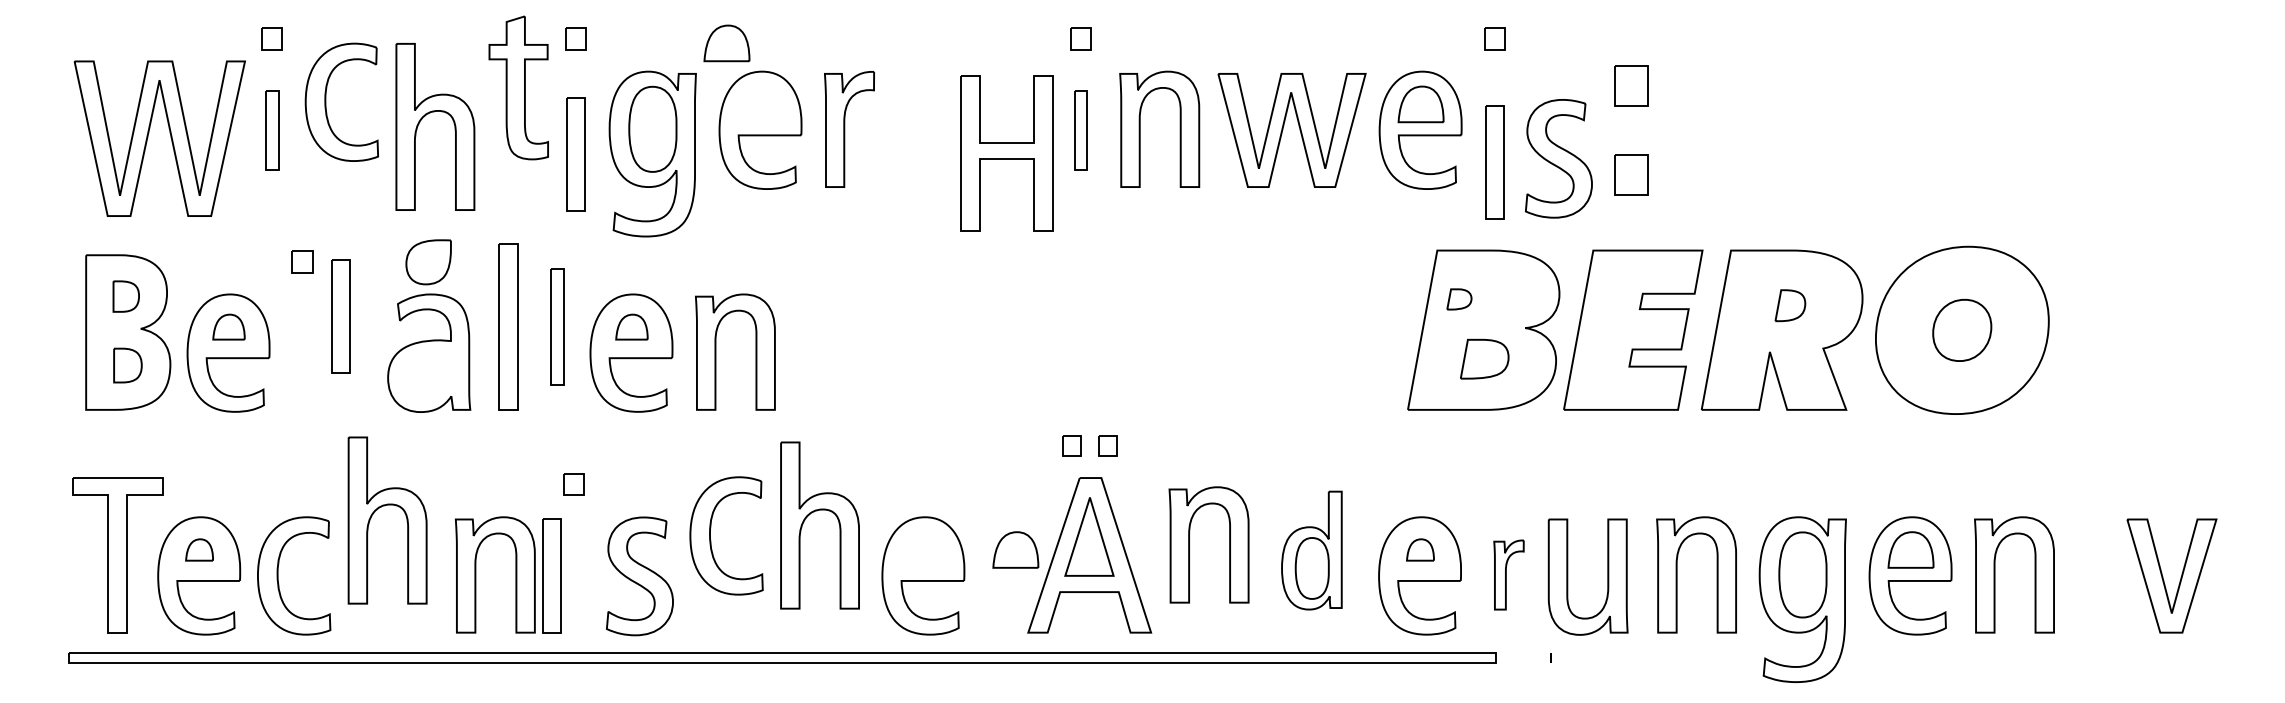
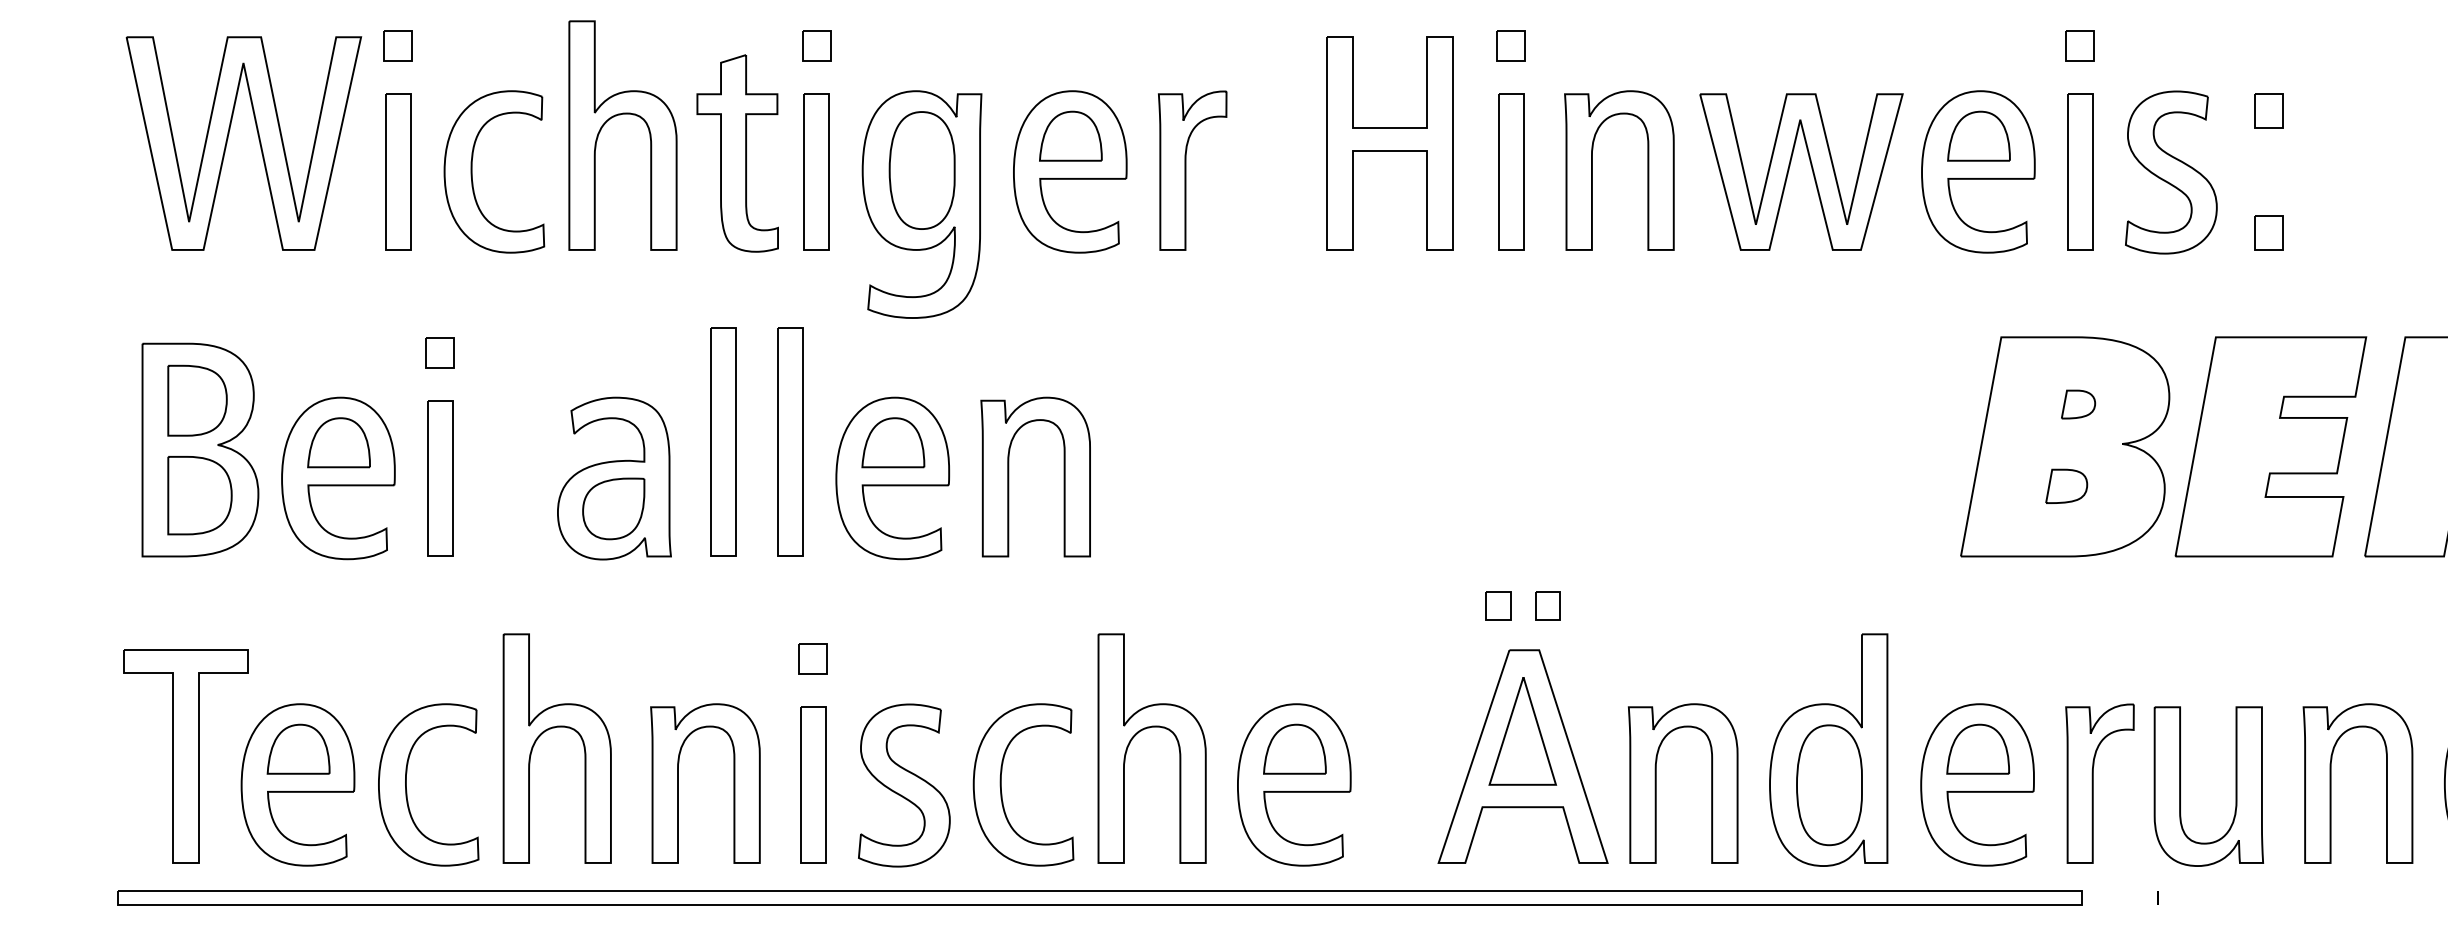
part: (726, 43) -> (1070, 136), moved
part: (1631, 86) -> (2268, 111), size x0.62
part: (518, 87) -> (737, 152), moved
part: (326, 101) -> (473, 170), moved
part: (428, 114) -> (613, 118), moved
part: (271, 130) -> (397, 172), size x1.43
part: (1080, 130) -> (1510, 172), size x1.43
part: (148, 137) -> (228, 141), moved
part: (1006, 153) -> (1389, 143), moved
part: (575, 154) -> (815, 172), moved
part: (1558, 158) -> (2170, 172), moved
part: (1494, 162) -> (2079, 172), moved
part: (1631, 174) -> (2268, 232), size x0.62
part: (428, 262) -> (613, 509), moved
part: (126, 296) -> (198, 400), size x1.67
part: (1459, 299) -> (2078, 404), moved
part: (340, 316) -> (440, 478), moved
part: (228, 326) -> (338, 441), size x1.43
part: (556, 326) -> (789, 441), size x1.43
part: (631, 326) -> (892, 441), size x1.43
part: (1484, 358) -> (2066, 485), size x0.62
part: (127, 365) -> (199, 495), size x1.67
part: (377, 510) -> (543, 734), moved
part: (812, 513) -> (1141, 732), moved
part: (711, 540) -> (1002, 791), moved
part: (1189, 544) -> (1656, 782), moved
part: (199, 549) -> (298, 748), size x1.67
part: (1015, 549) -> (1294, 748), moved
part: (1420, 549) -> (1978, 748), size x1.67
part: (1311, 550) -> (1828, 749), size x1.43
part: (1508, 574) -> (2099, 782), size x1.67
part: (551, 575) -> (812, 784), moved

